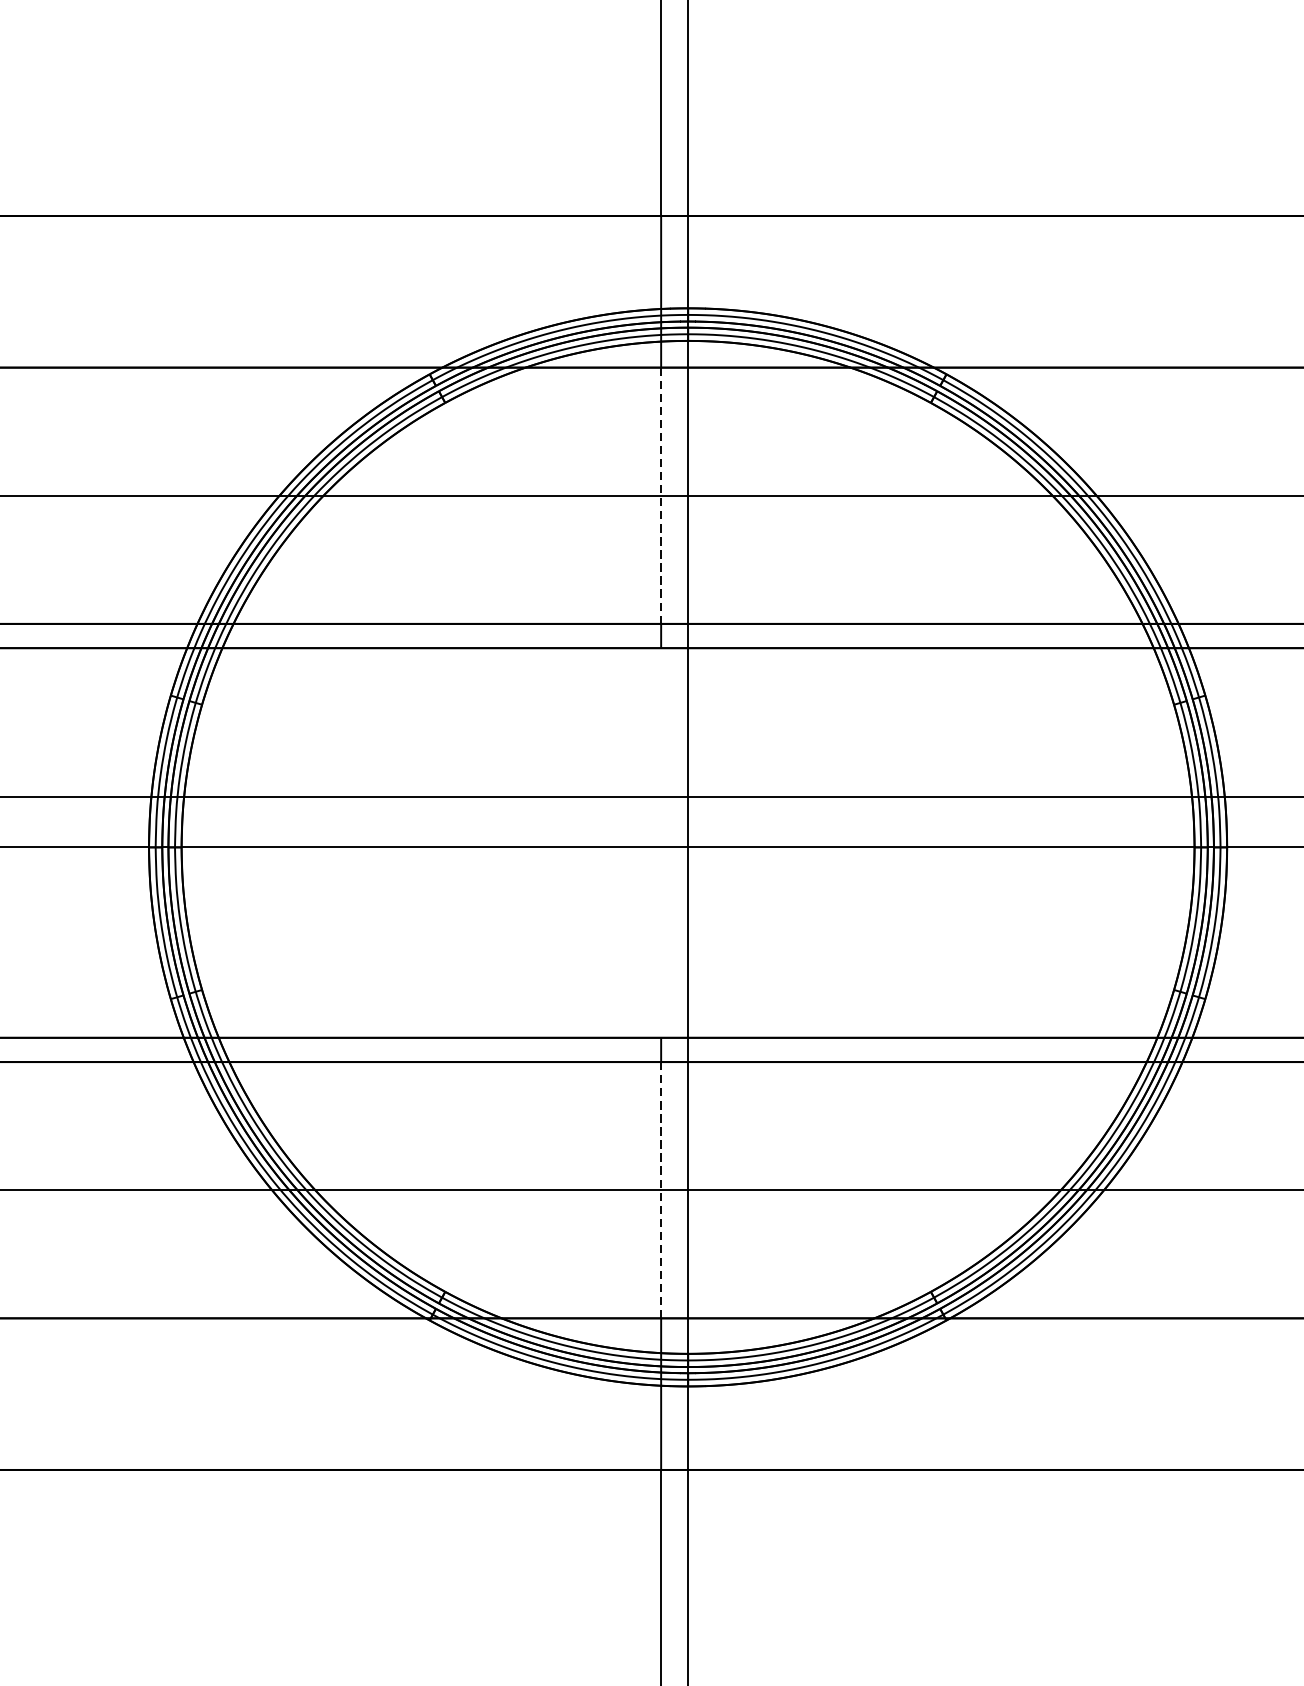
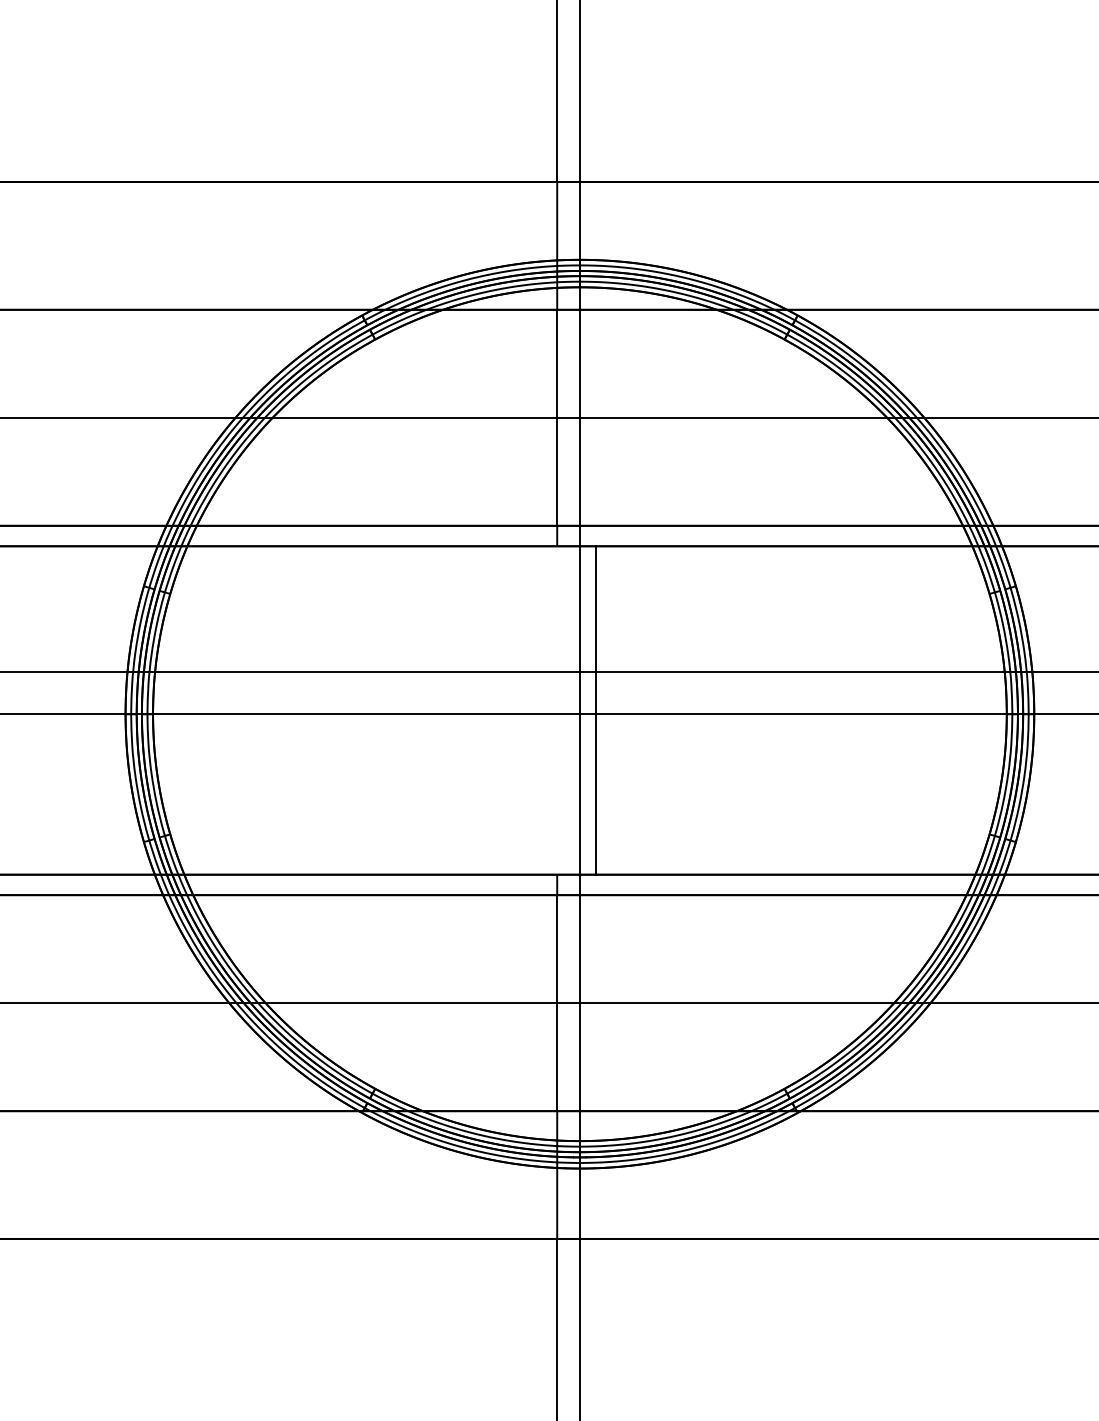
line: (661, 496) -> (557, 418), dashed -> solid
line: (707, 843) -> (596, 710), added
line: (661, 1189) -> (557, 1002), dashed -> solid

